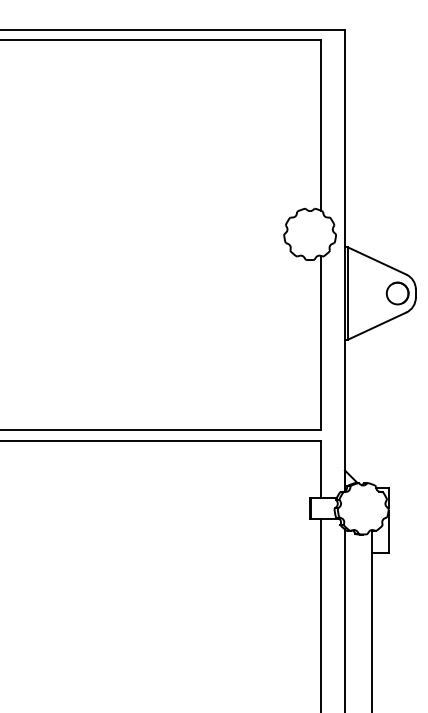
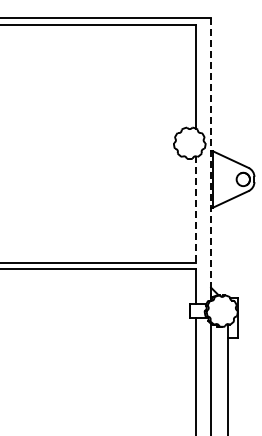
line: (345, 260) -> (211, 159), solid -> dashed
line: (321, 344) -> (196, 210), solid -> dashed

